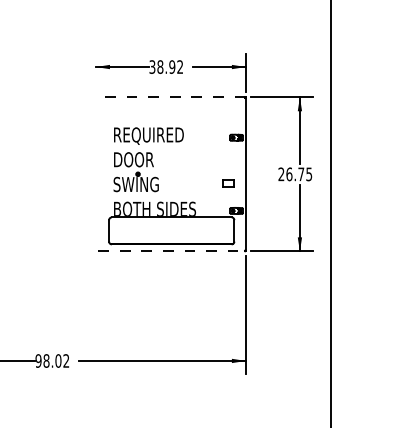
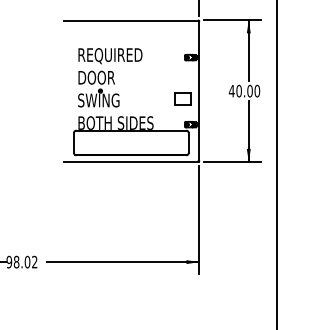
line: (171, 97) -> (131, 20), dashed -> solid
text: (295, 174) -> (244, 91), 26.75 -> 40.00
part: (228, 183) -> (183, 99), size x1.67
line: (171, 251) -> (131, 161), dashed -> solid

